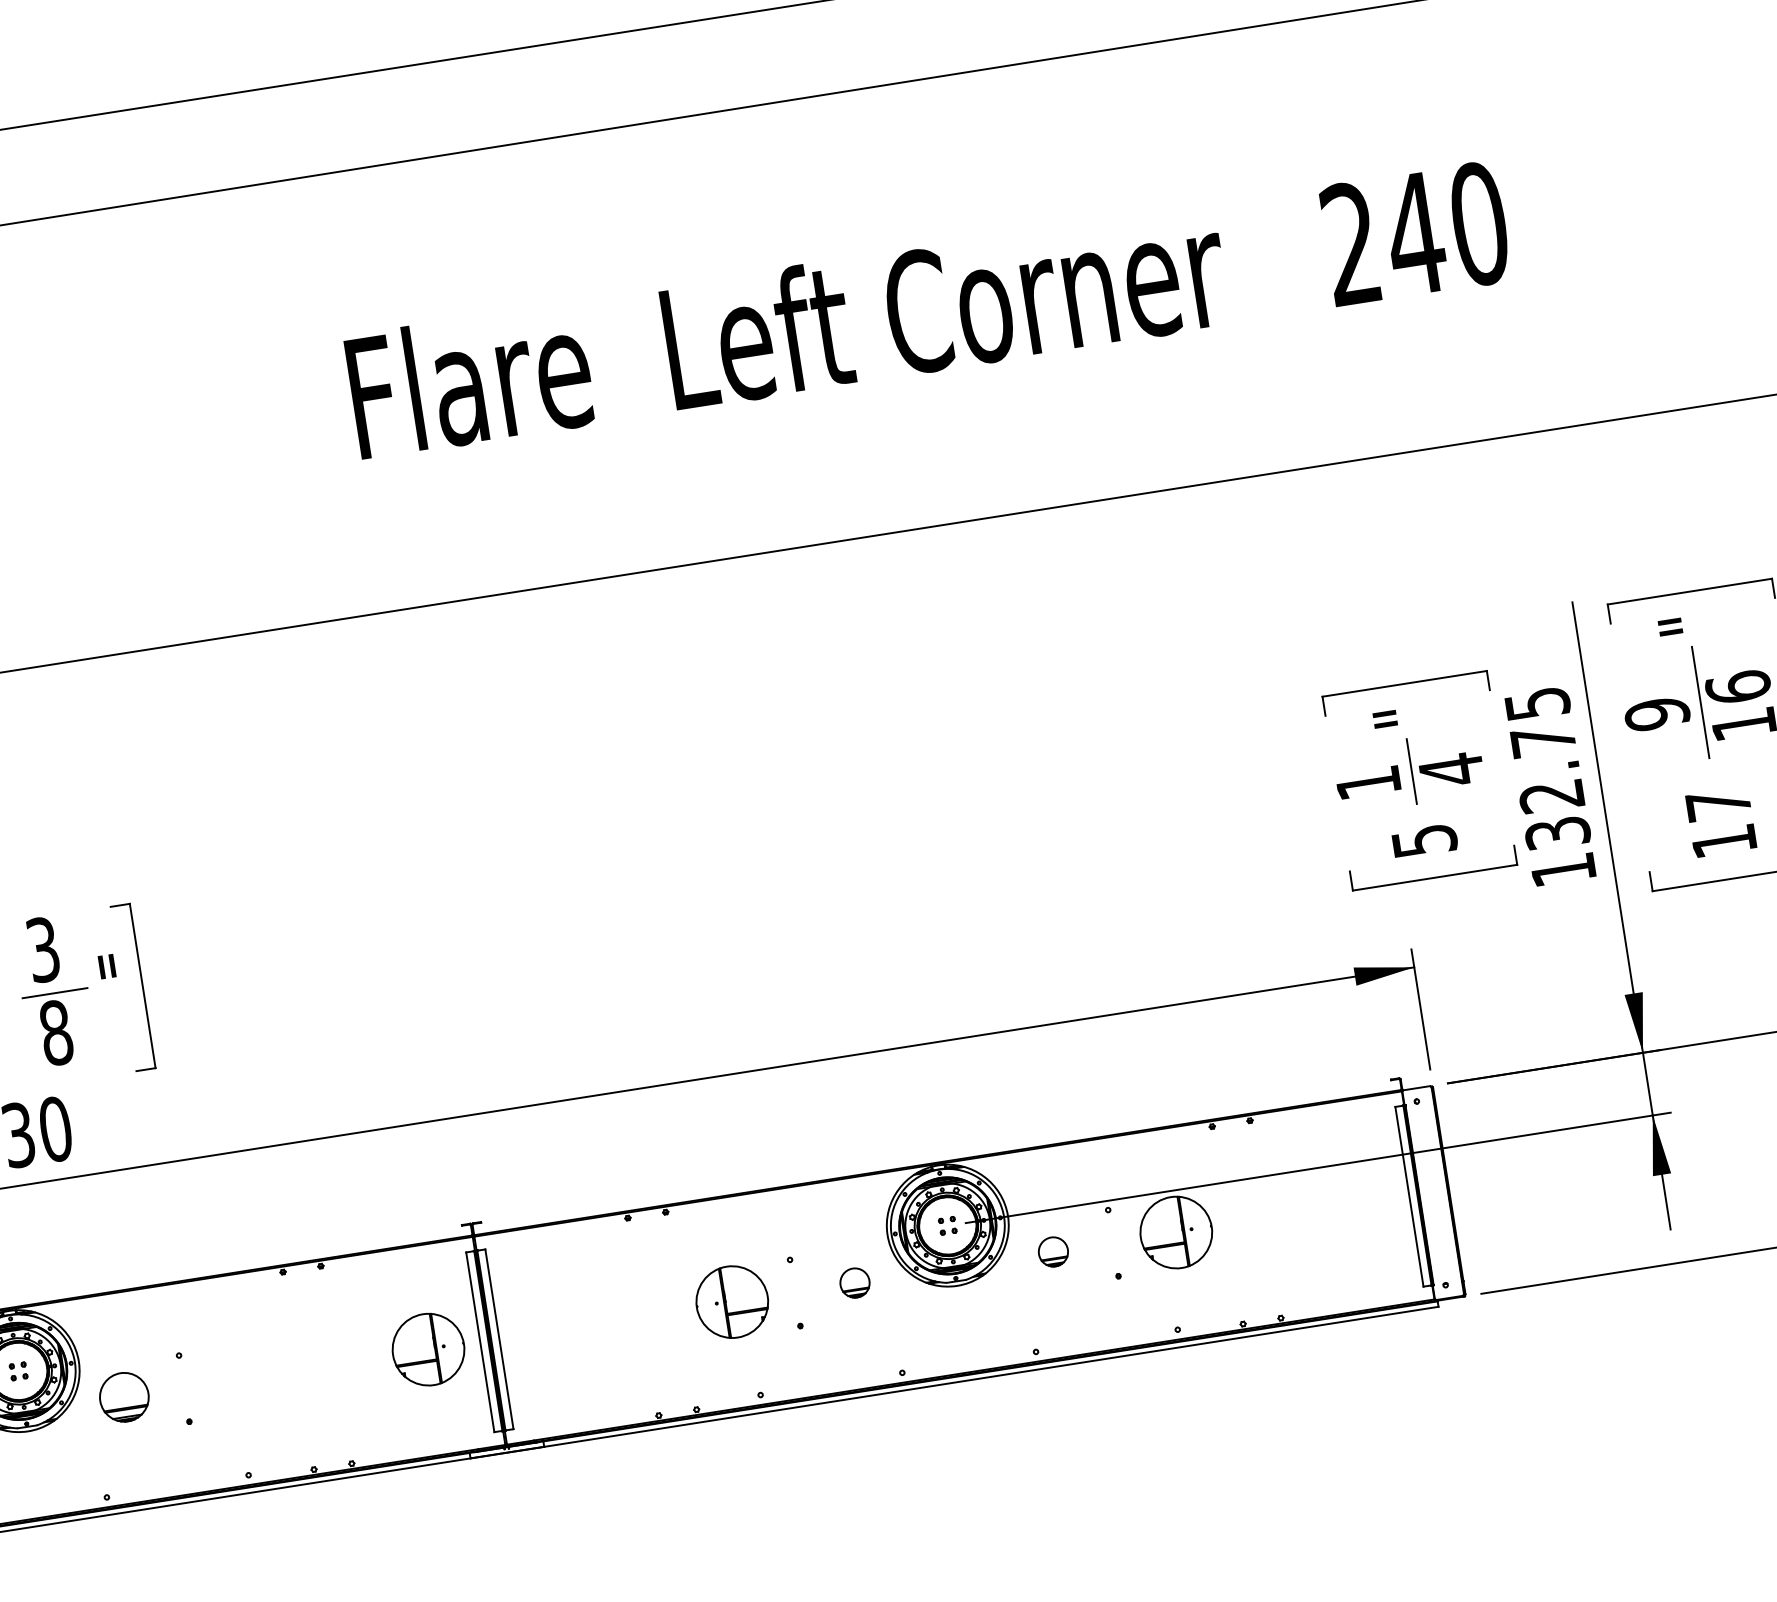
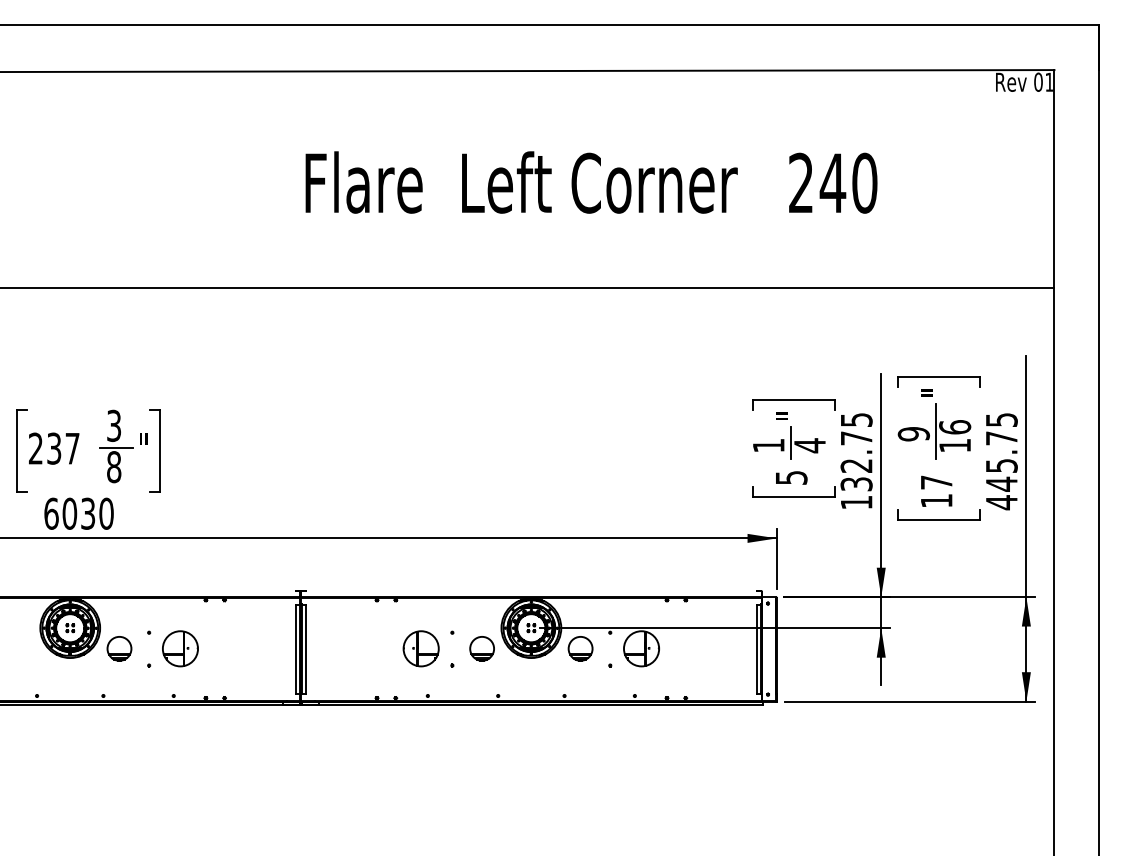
part: (1053, 1251) -> (580, 648), size x1.67
part: (853, 1282) -> (481, 648), size x1.67
part: (428, 1349) -> (180, 648), moved

